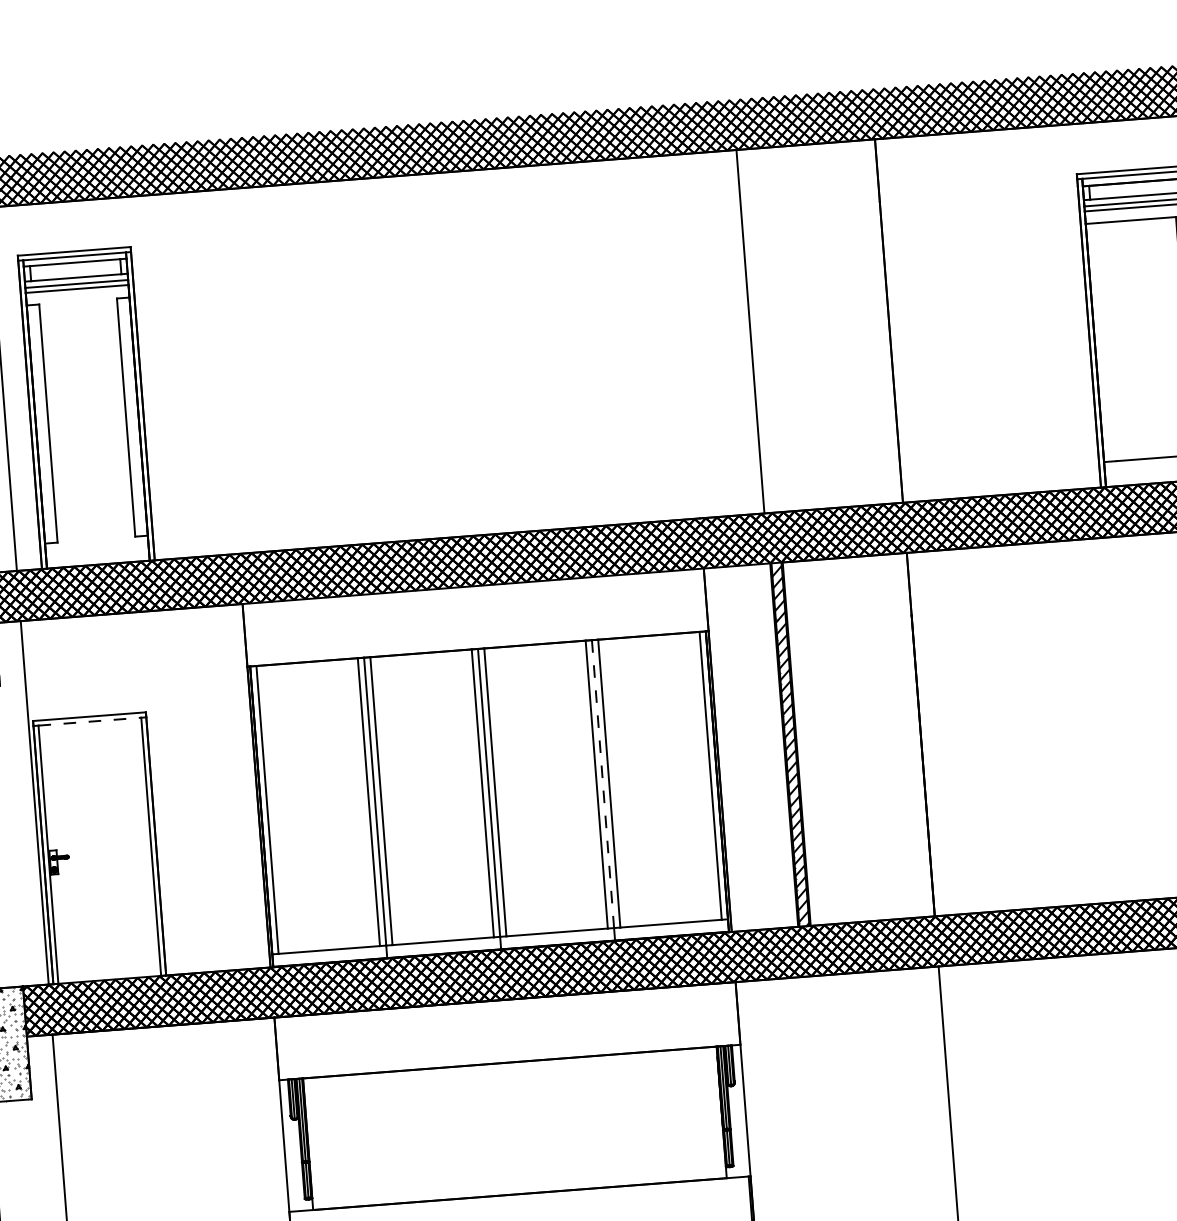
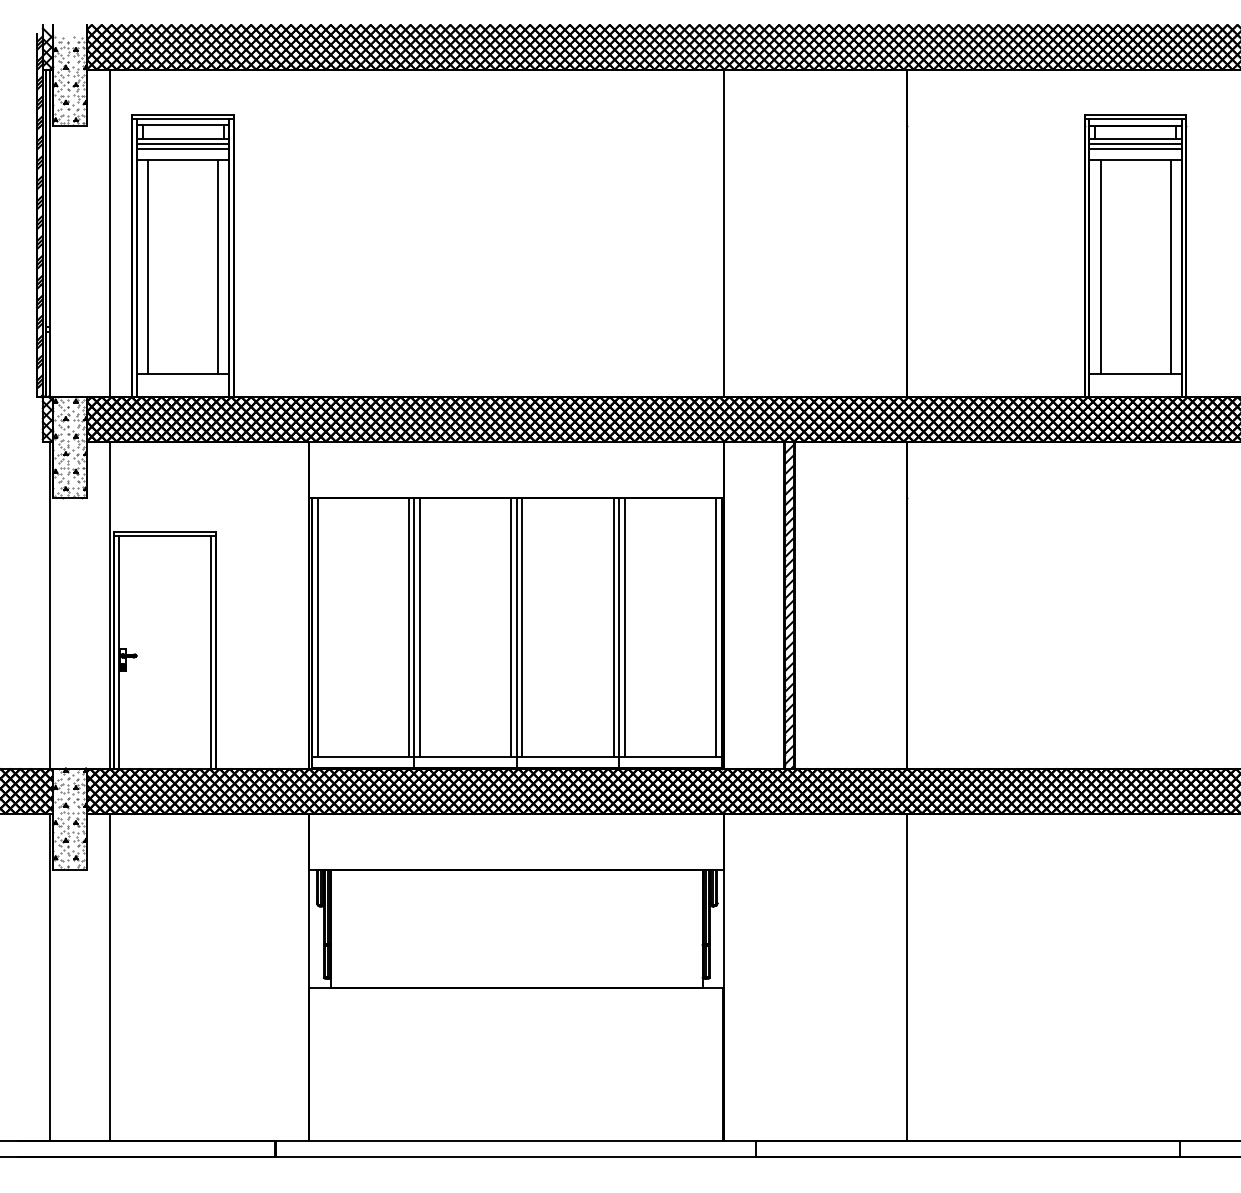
line: (78, 301) -> (183, 159), added
line: (750, 330) -> (724, 232), moved
line: (1107, 341) -> (1100, 266), added
line: (96, 540) -> (183, 374), added
line: (90, 721) -> (165, 536), dashed -> solid
line: (603, 785) -> (619, 628), dashed -> solid

